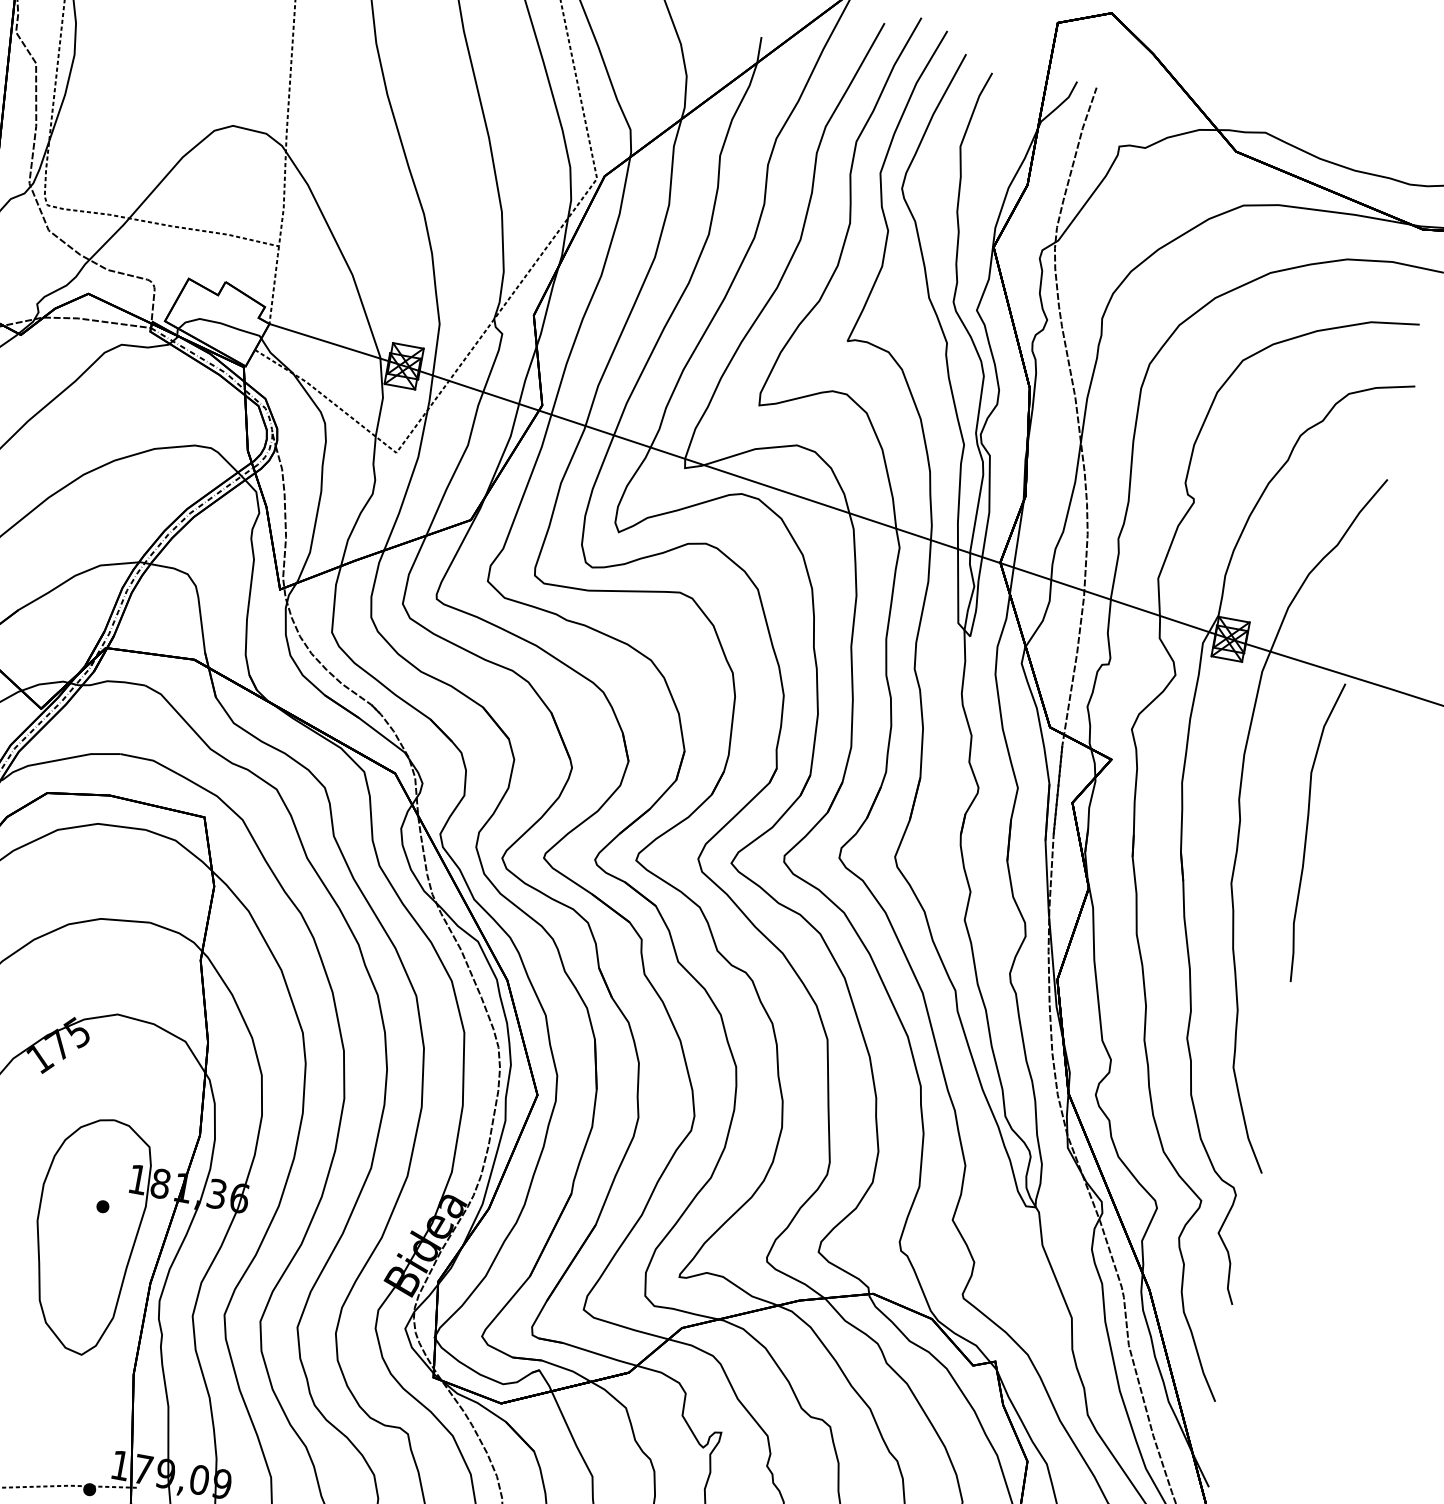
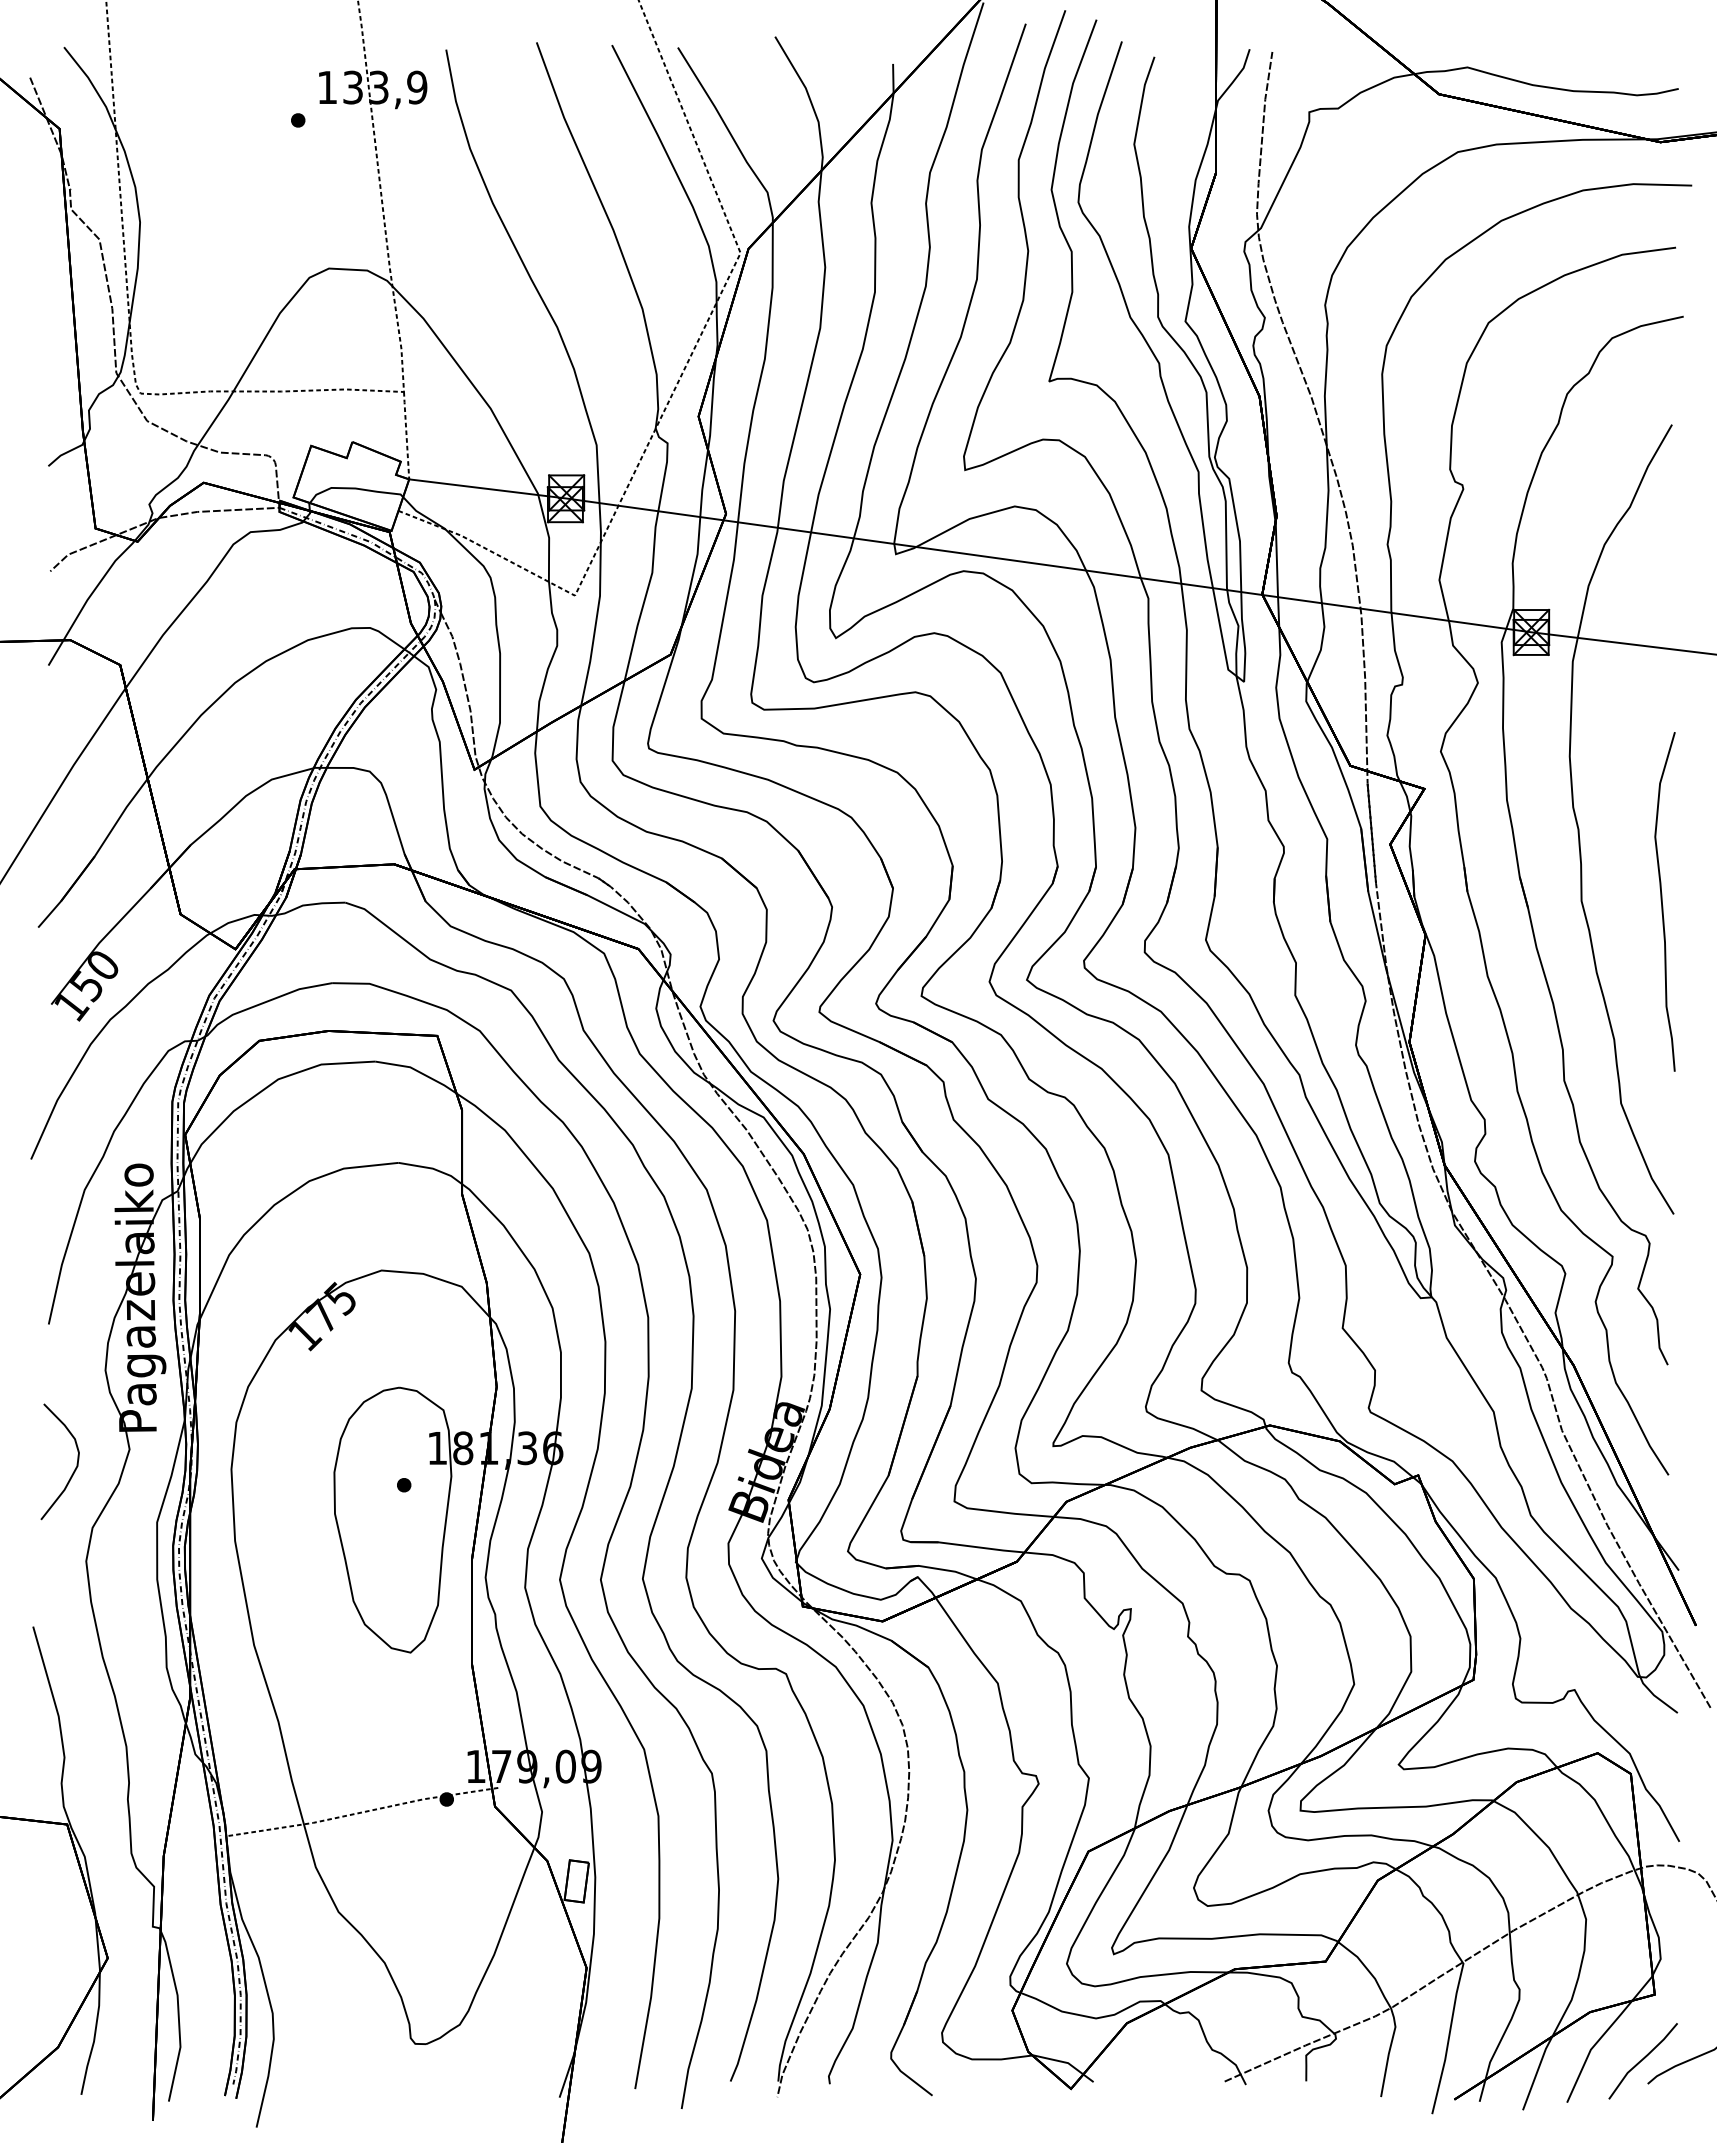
curve: (1307, 830) -> (1662, 901), moved

